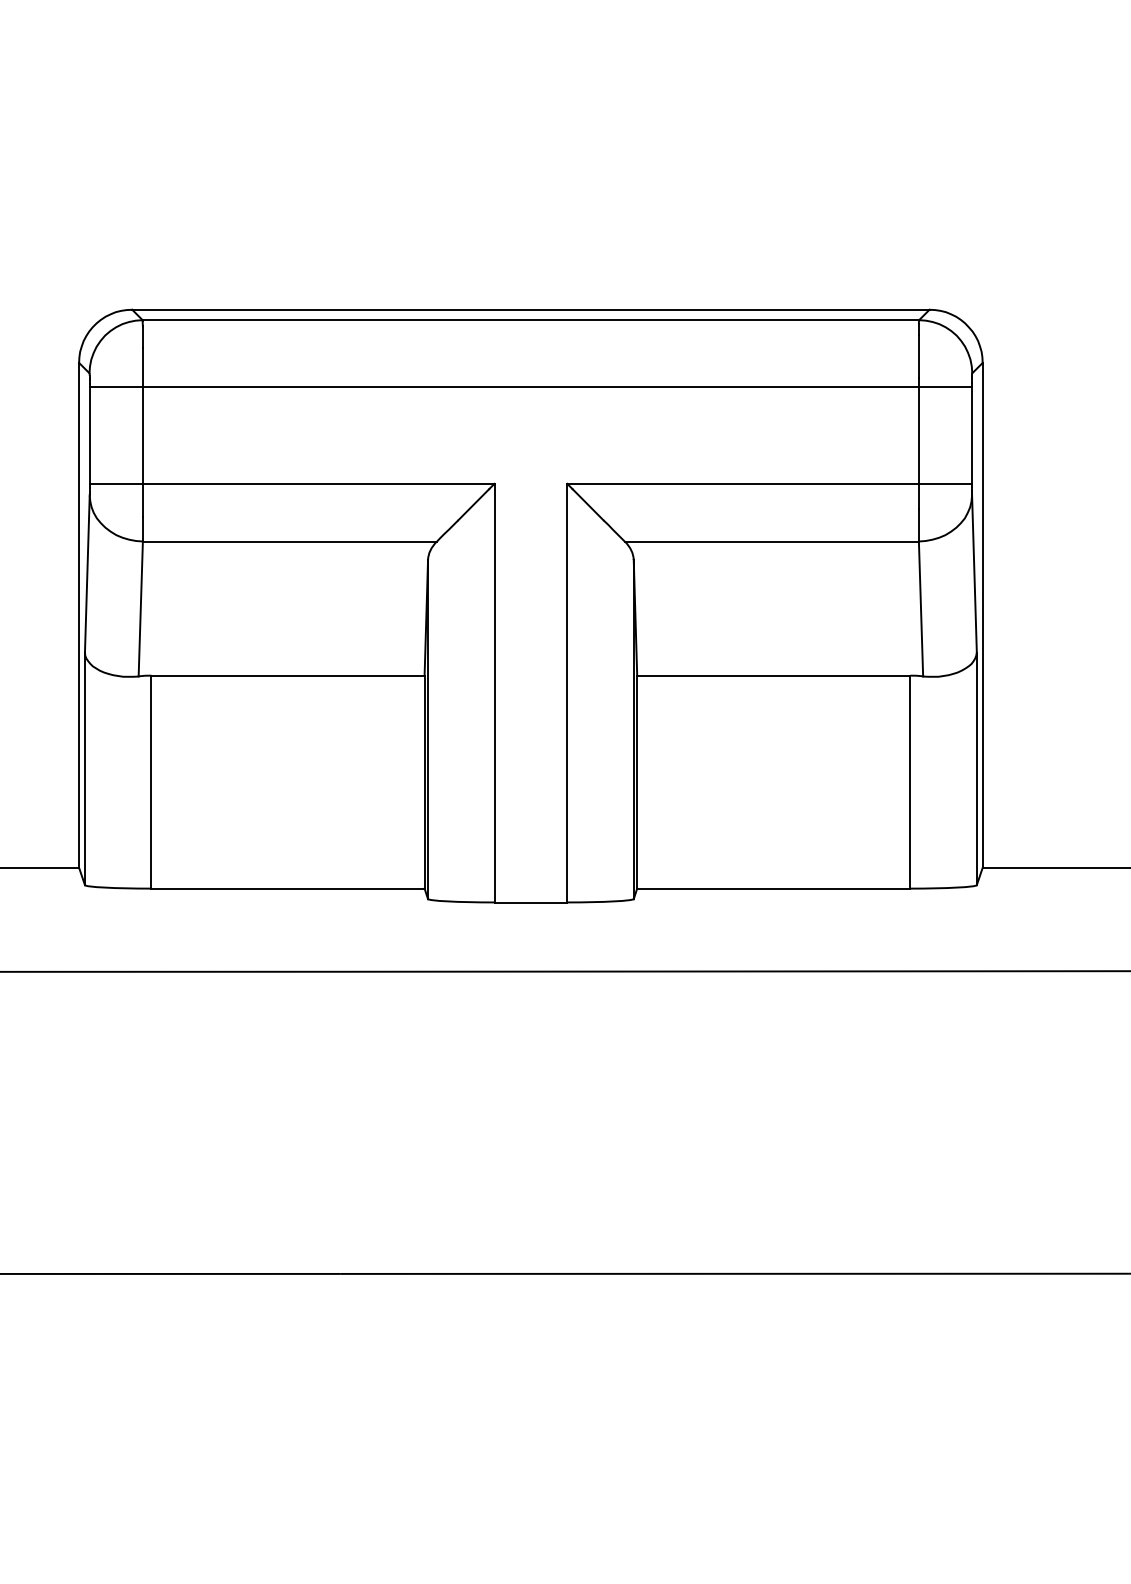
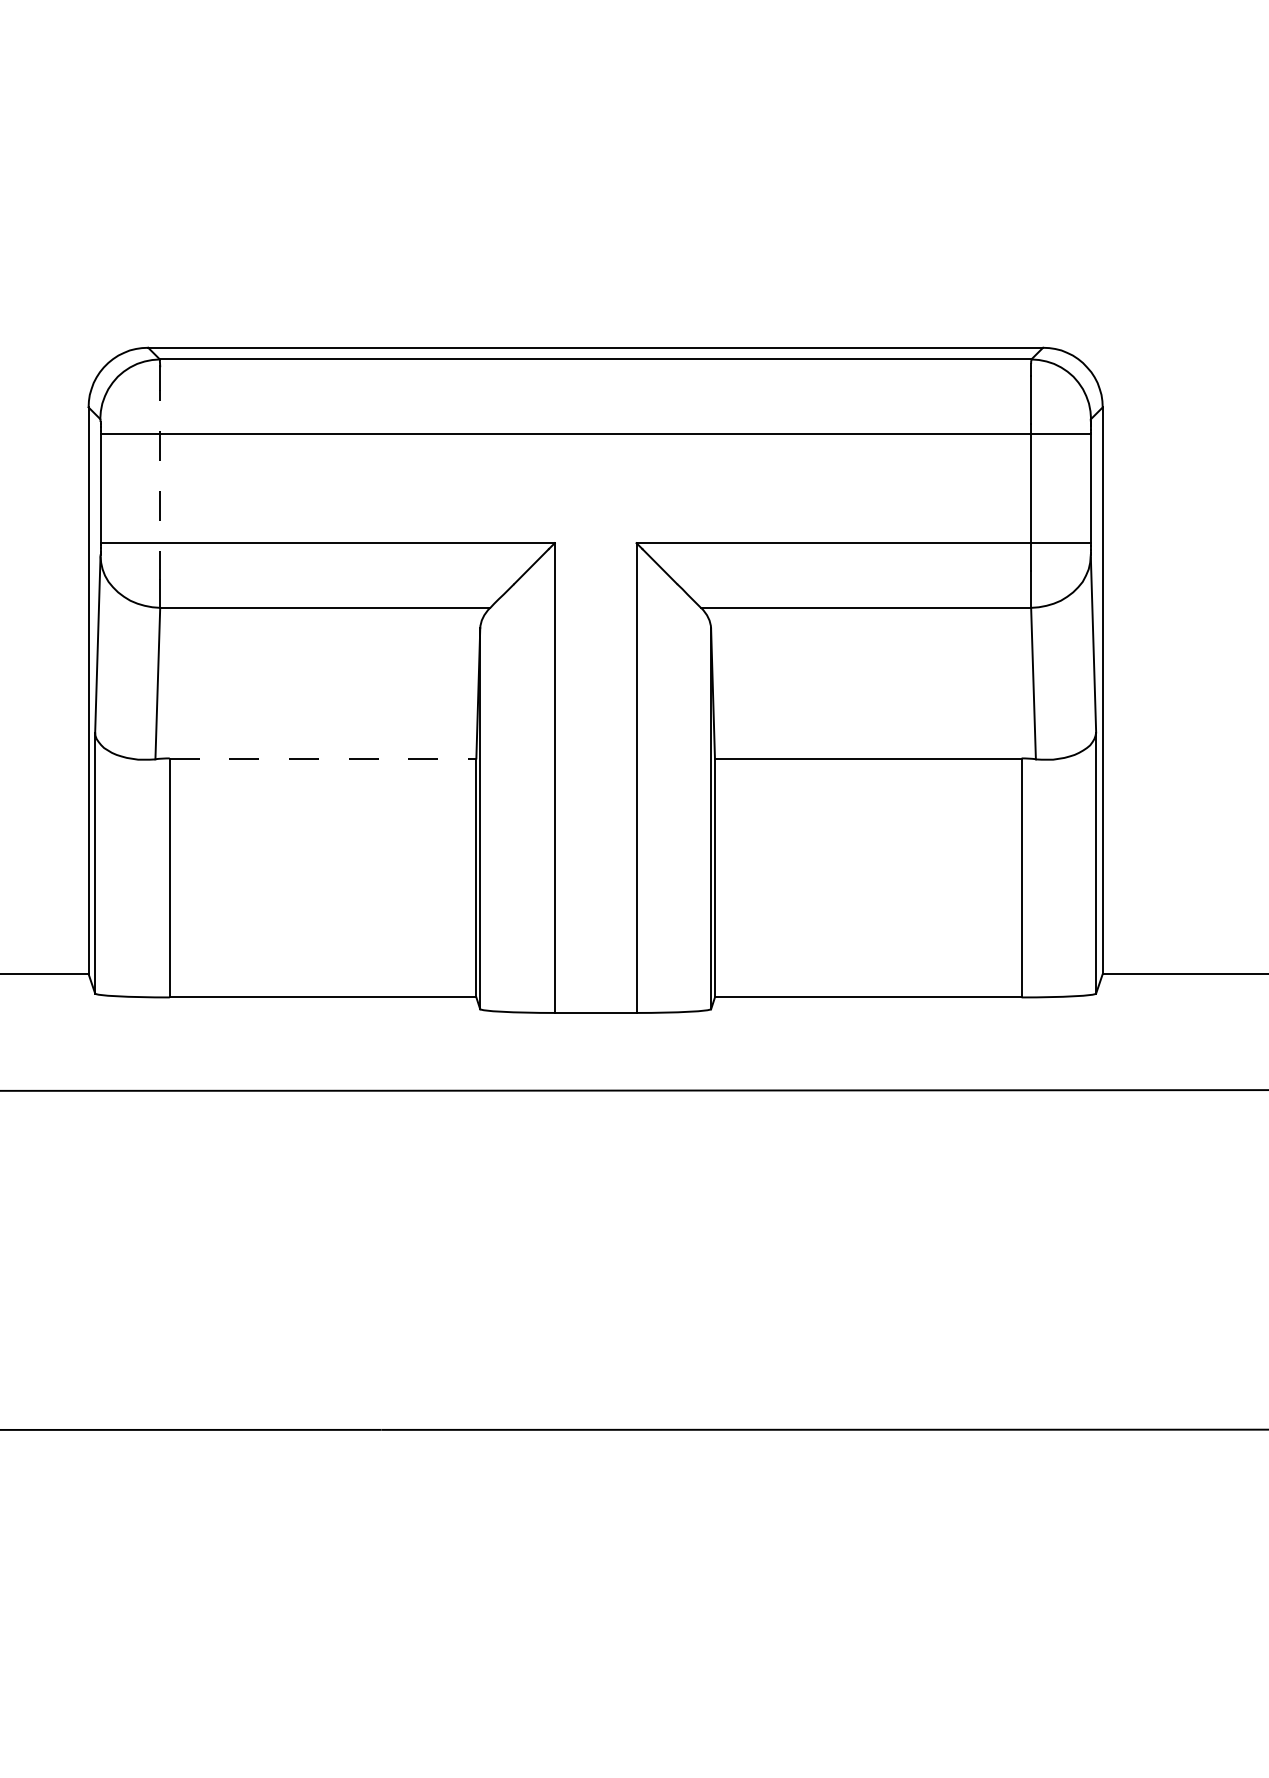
line: (143, 432) -> (160, 485), solid -> dashed
line: (288, 675) -> (323, 758), solid -> dashed

